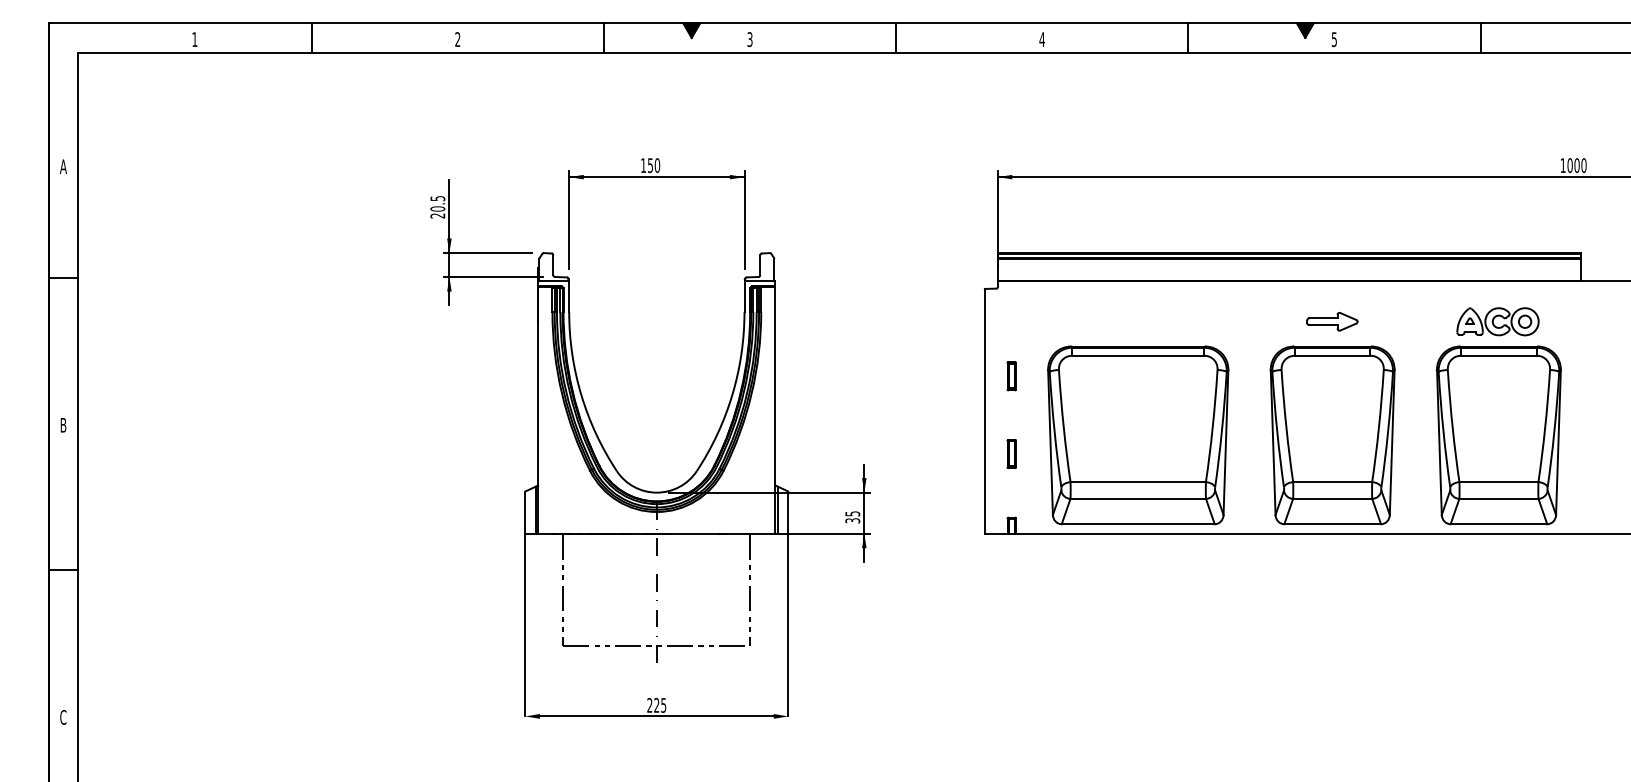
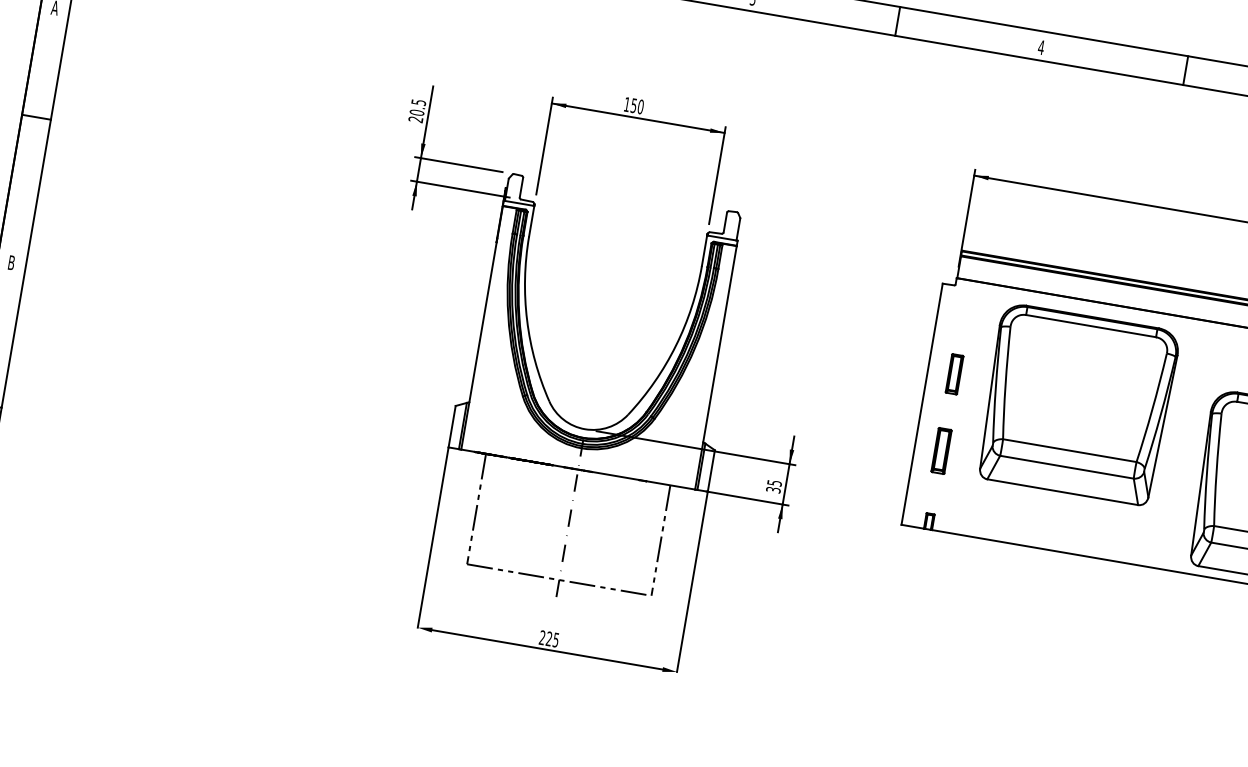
part: (1011, 376) -> (954, 374), size x1.4
part: (1138, 435) -> (1077, 404), moved
part: (1011, 453) -> (941, 450), size x1.6

